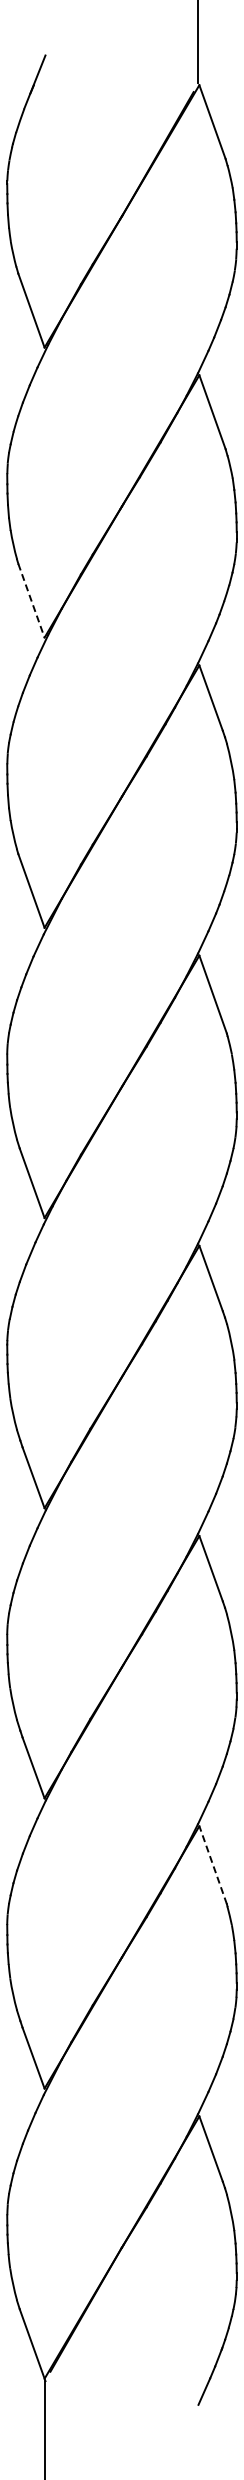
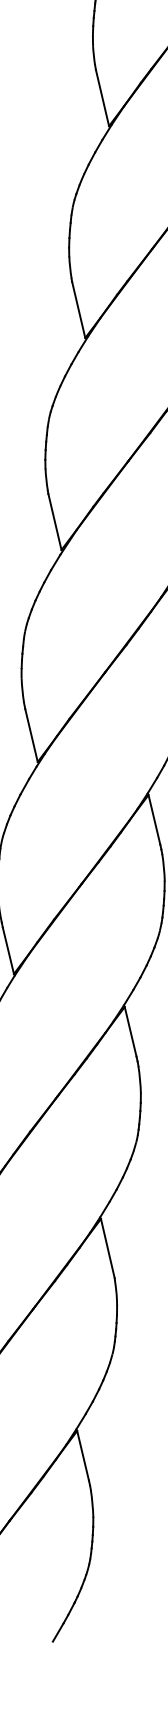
line: (31, 601) -> (78, 310), dashed -> solid
line: (212, 1864) -> (107, 1248), dashed -> solid

